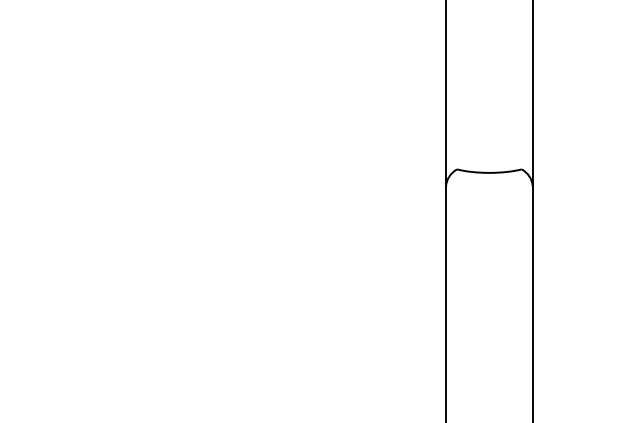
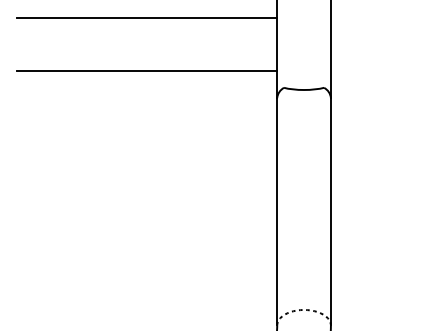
line: (237, 56) -> (147, 17), added
line: (237, 143) -> (147, 71), added

